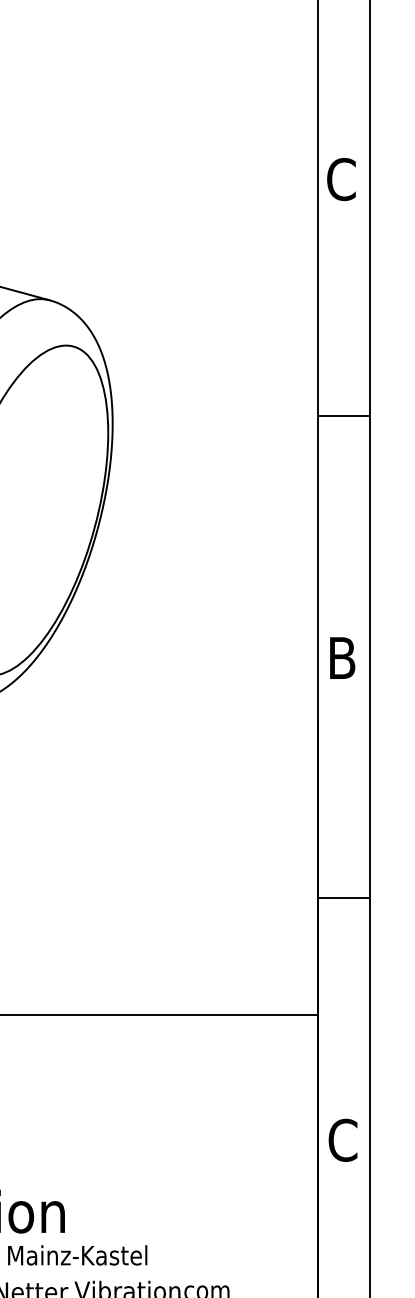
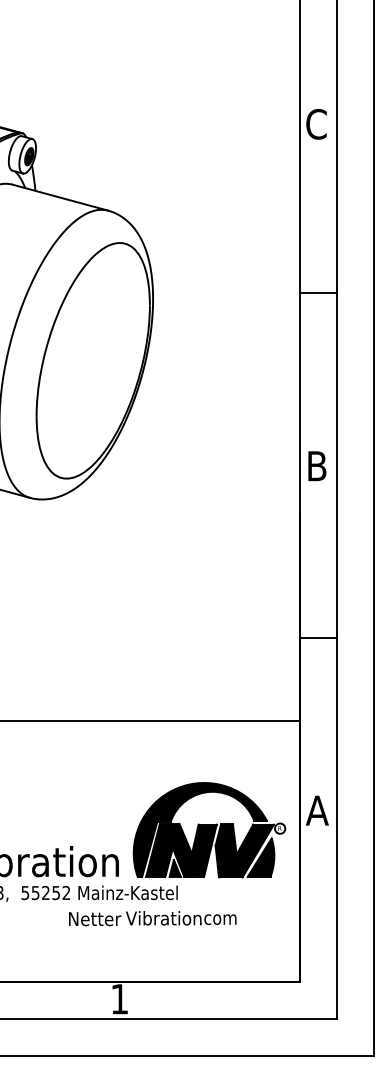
text: (341, 1140) -> (316, 810), C -> A
part: (191, 1168) -> (209, 830), added

